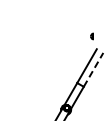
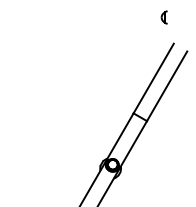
line: (93, 69) -> (166, 85), dashed -> solid

